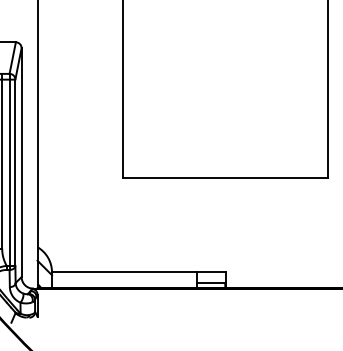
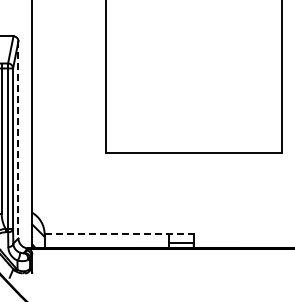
line: (21, 162) -> (18, 139), solid -> dashed
line: (138, 272) -> (119, 234), solid -> dashed

